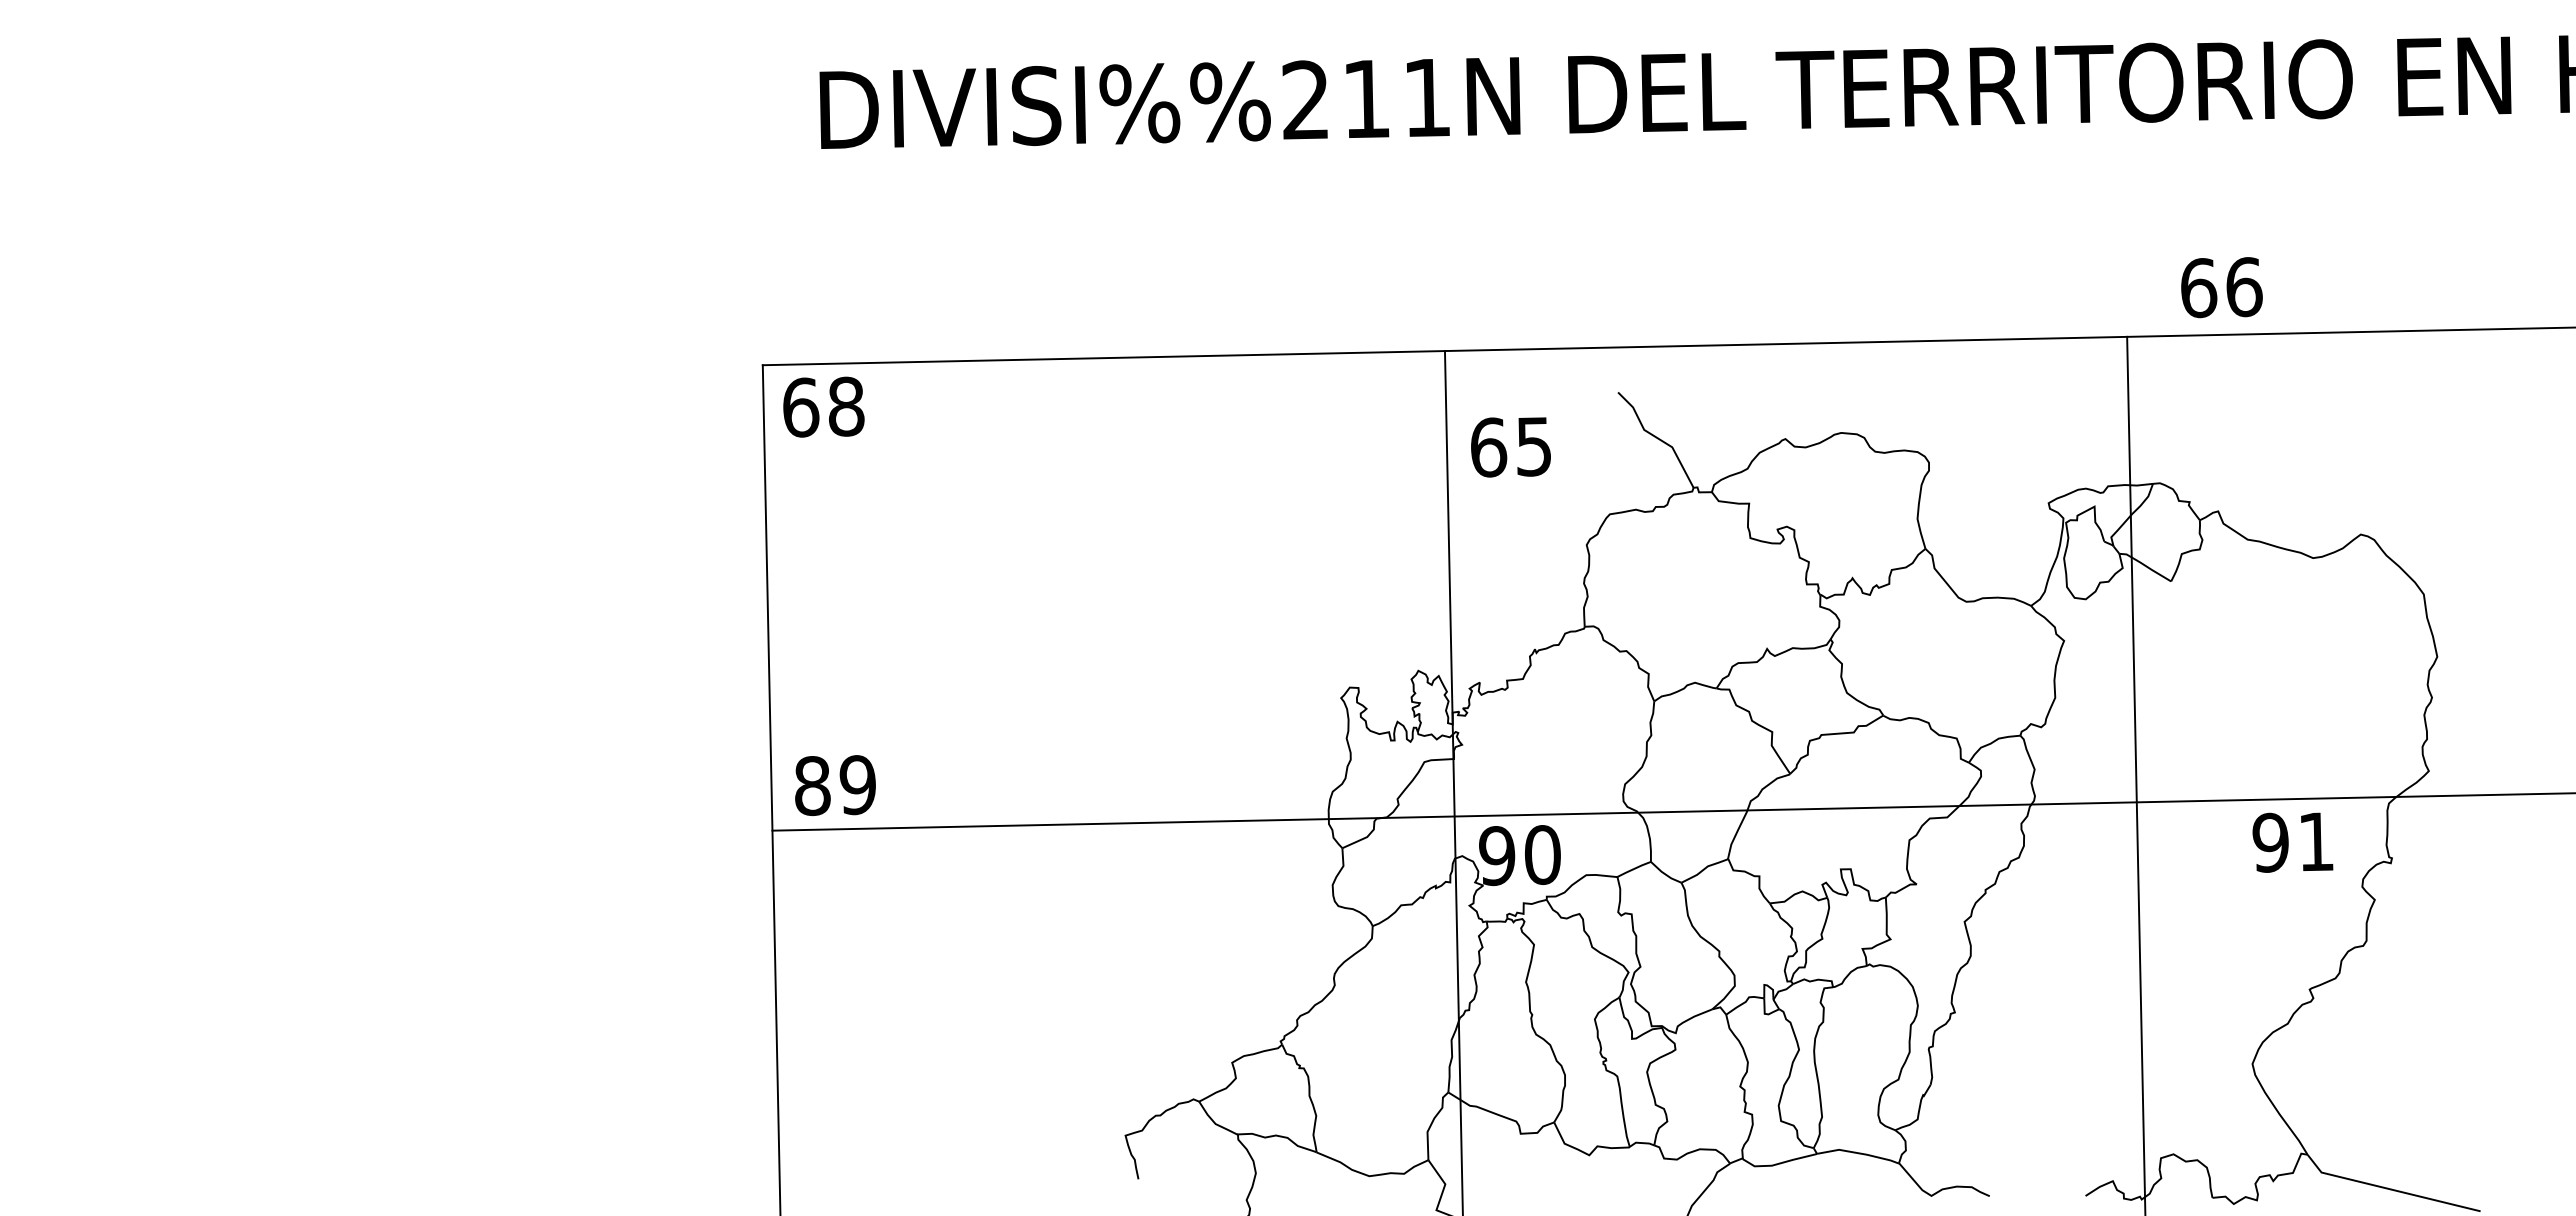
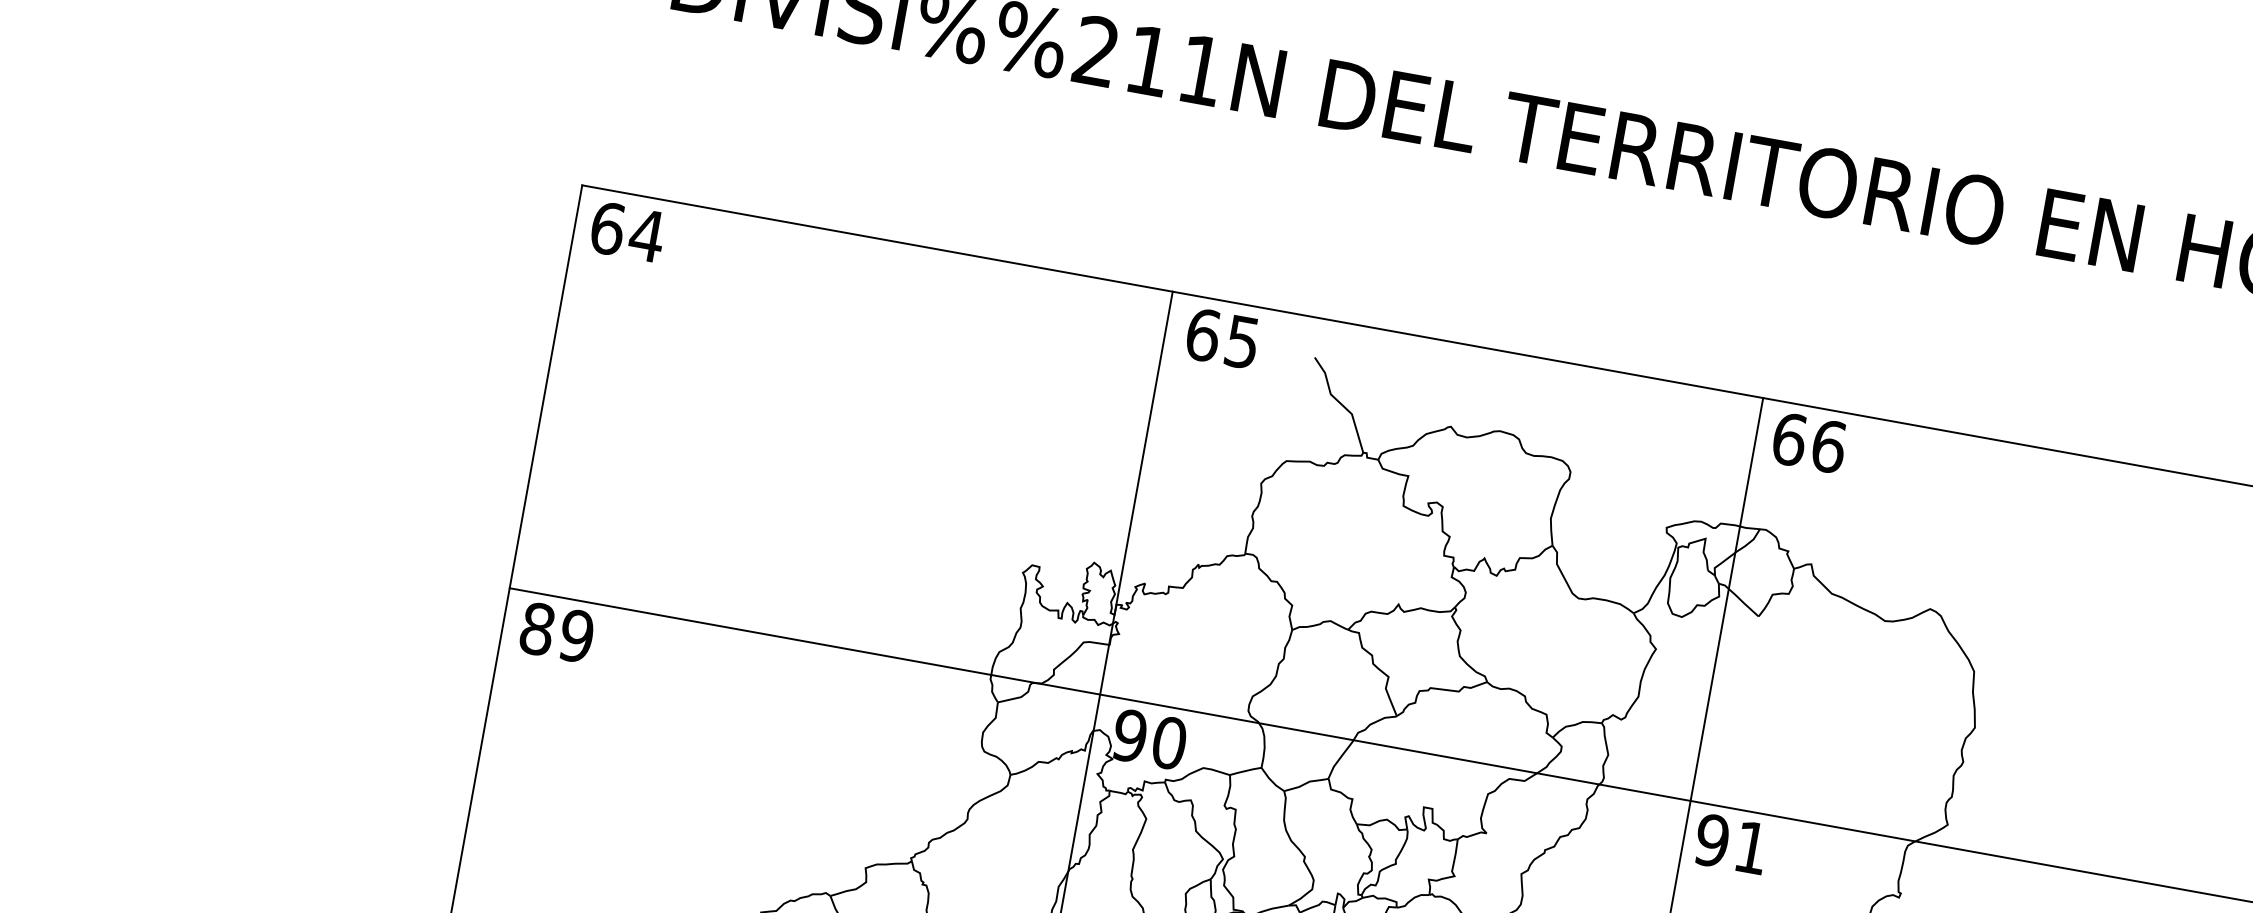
text: (2221, 287) -> (1809, 442), moved
text: (846, 406) -> (647, 235), 68 -> 64
text: (1510, 447) -> (1222, 338), moved
text: (835, 785) -> (557, 632), moved
text: (2292, 842) -> (1730, 844), moved

